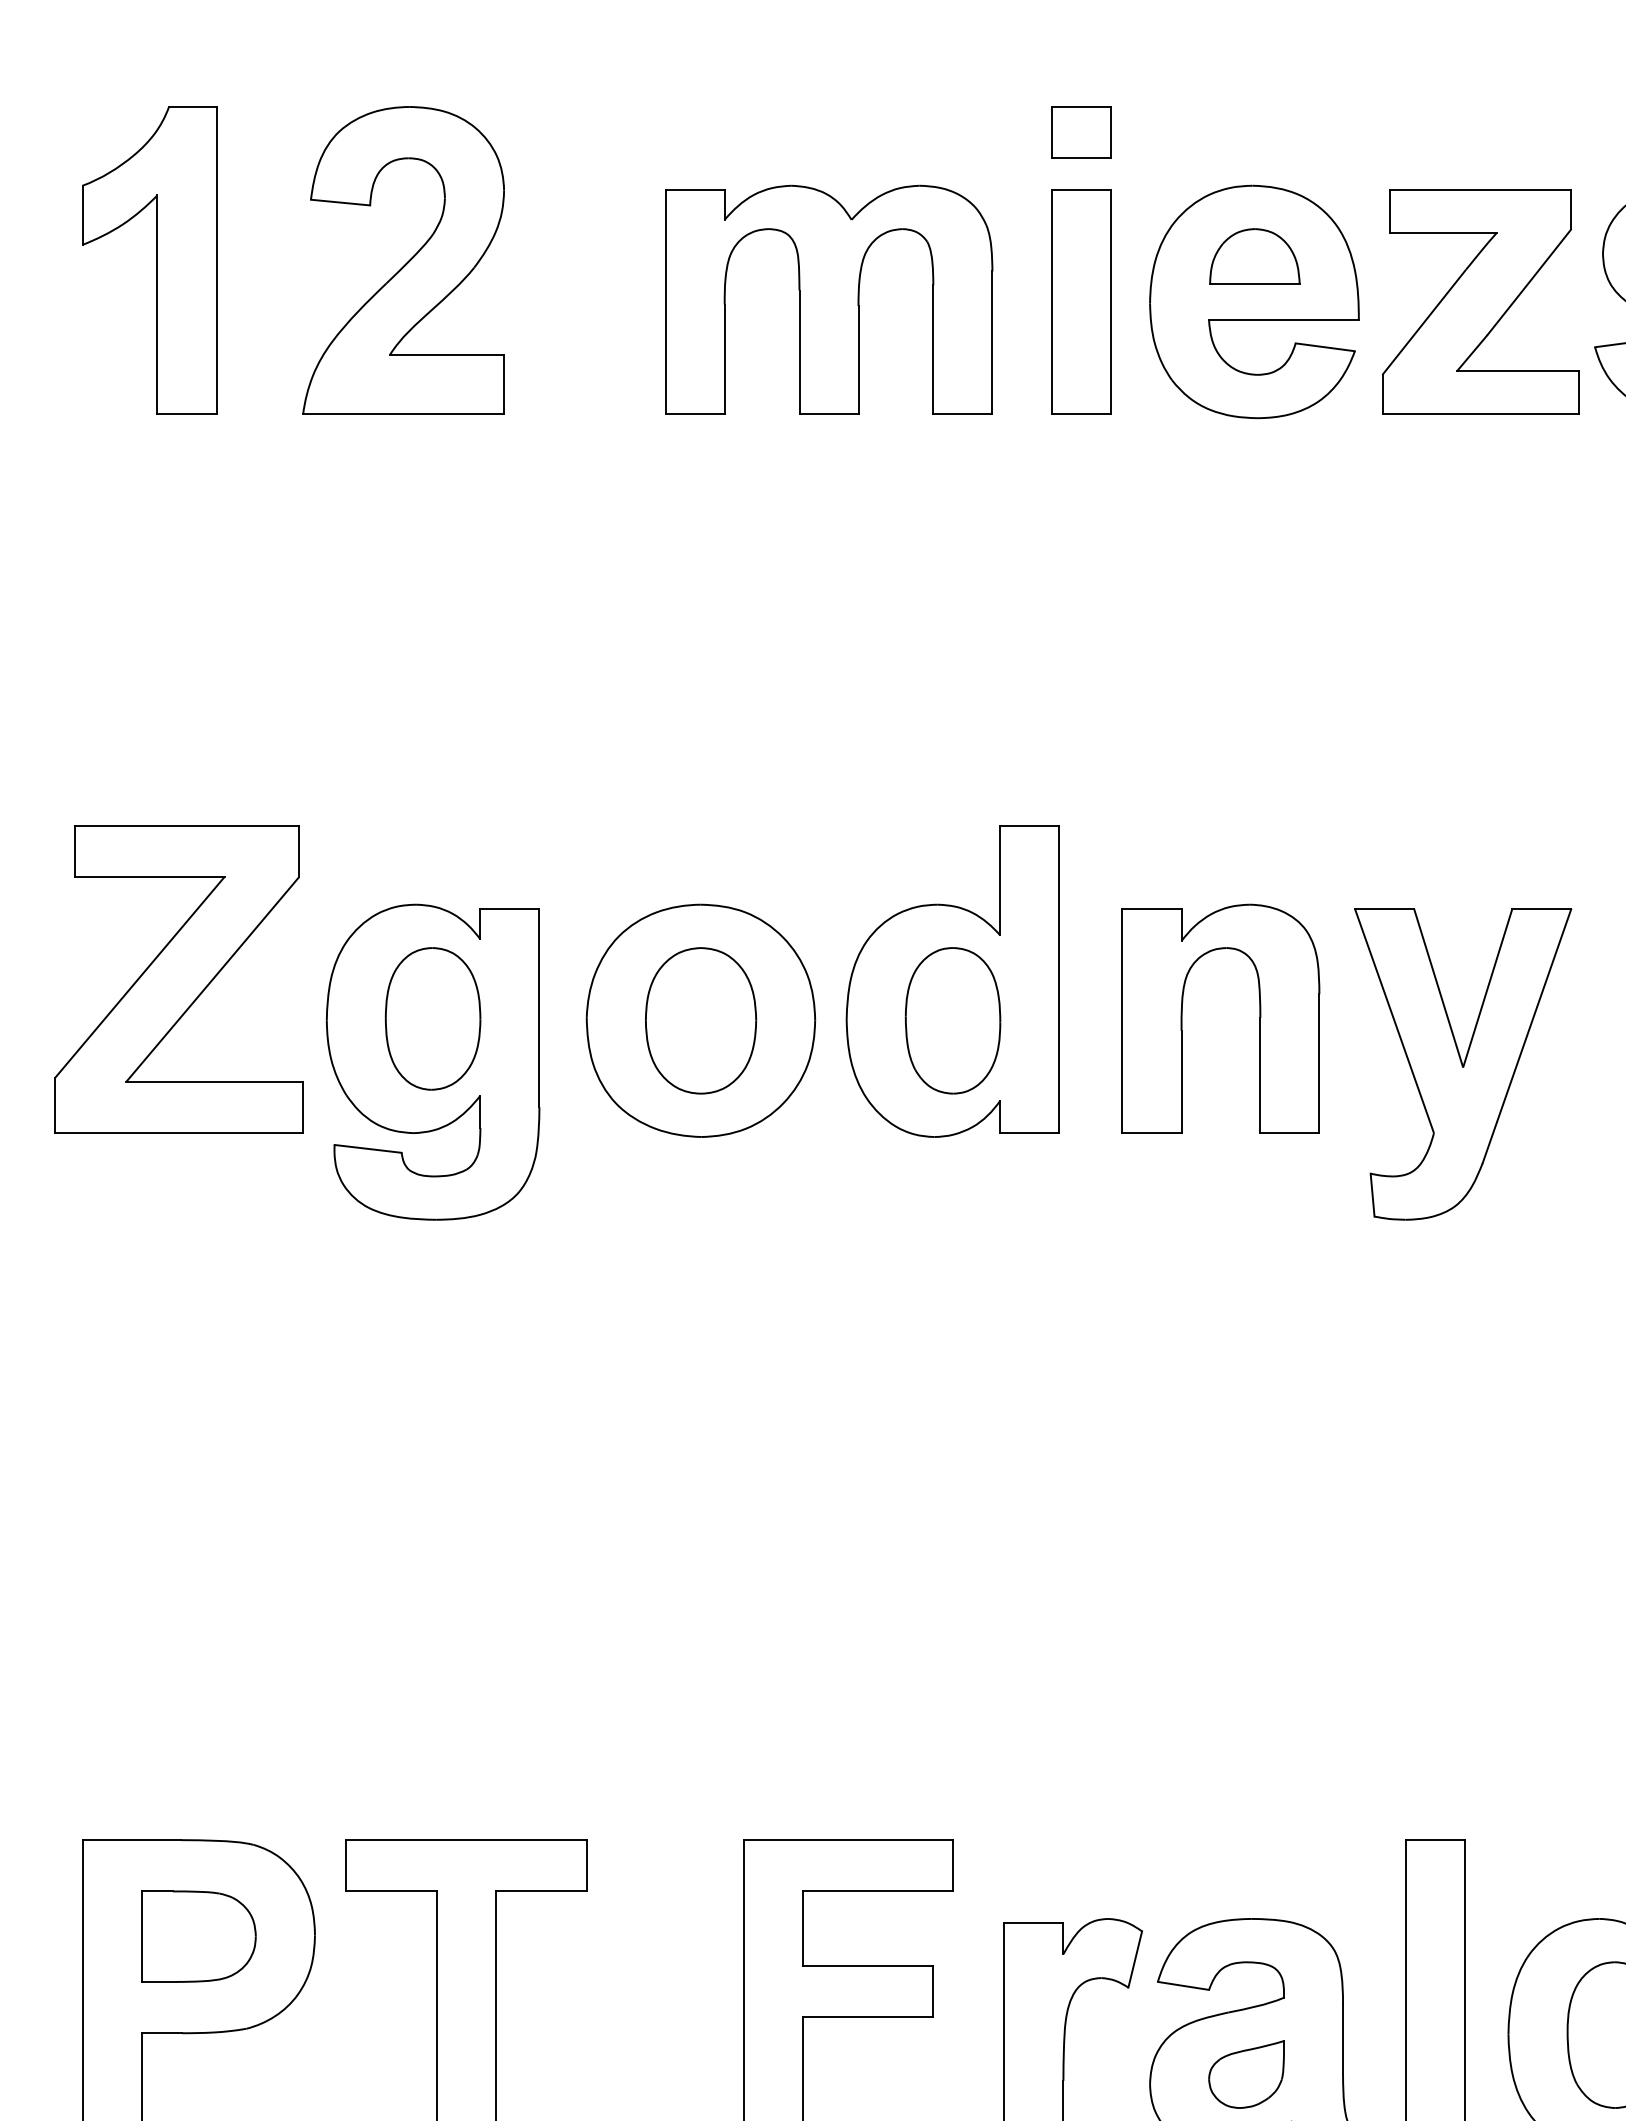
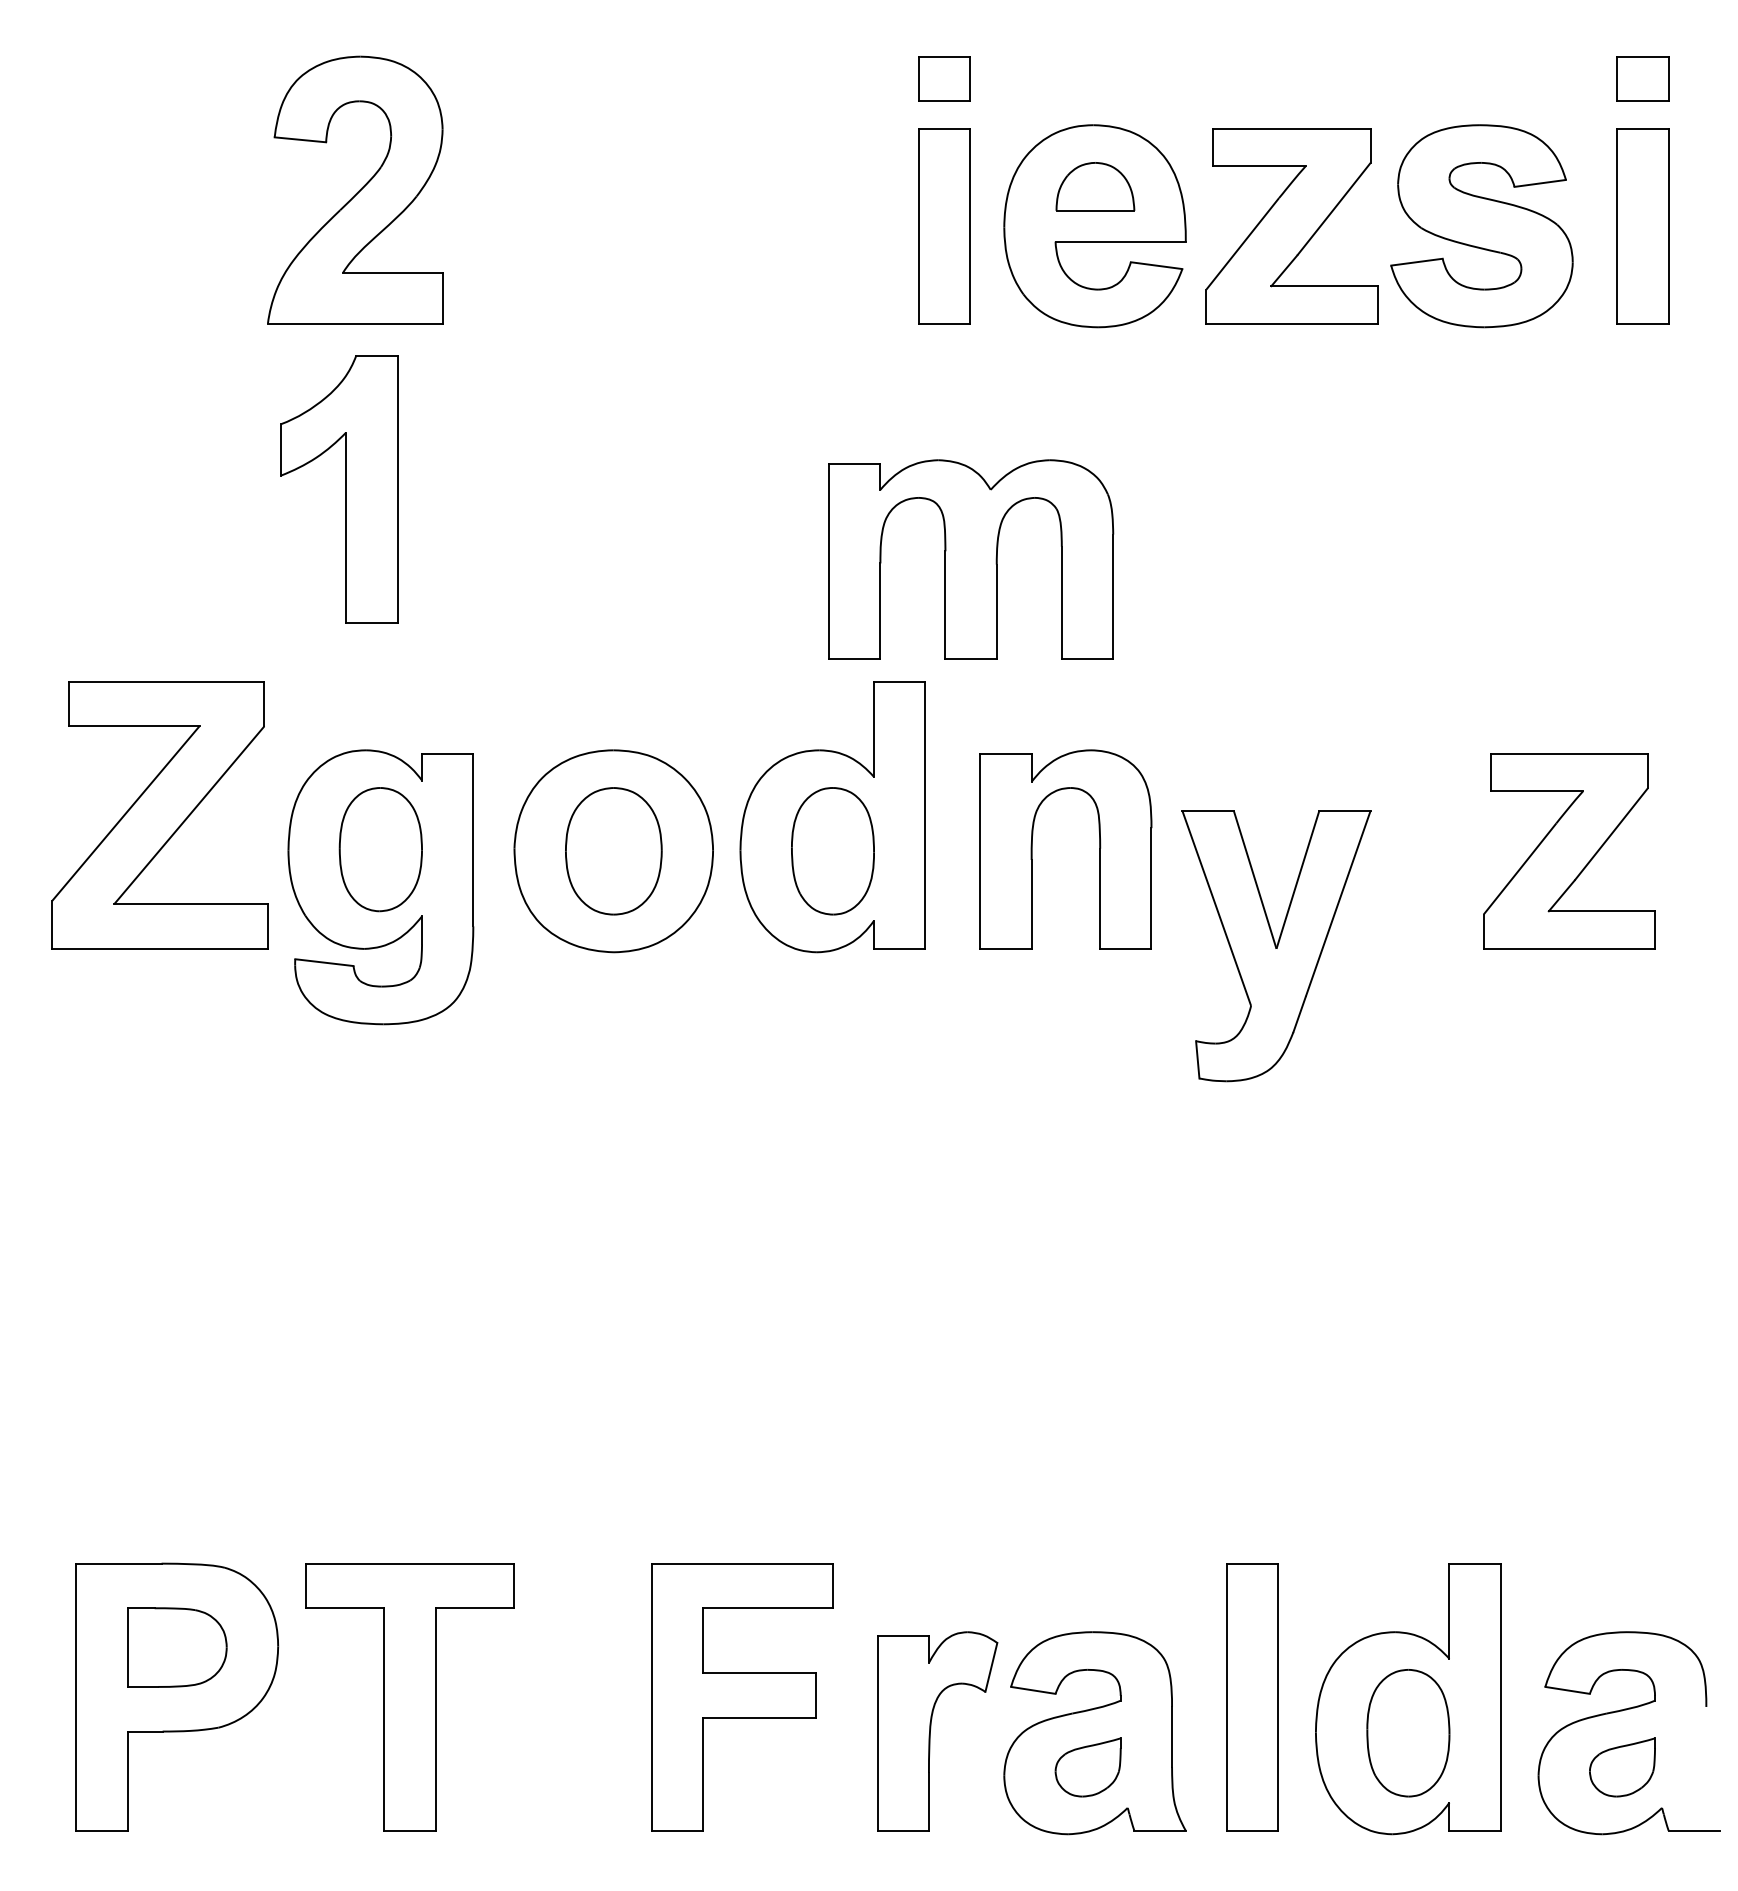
part: (149, 260) -> (339, 489), moved
part: (829, 299) -> (971, 559), moved
part: (1463, 1064) -> (1276, 946), moved

